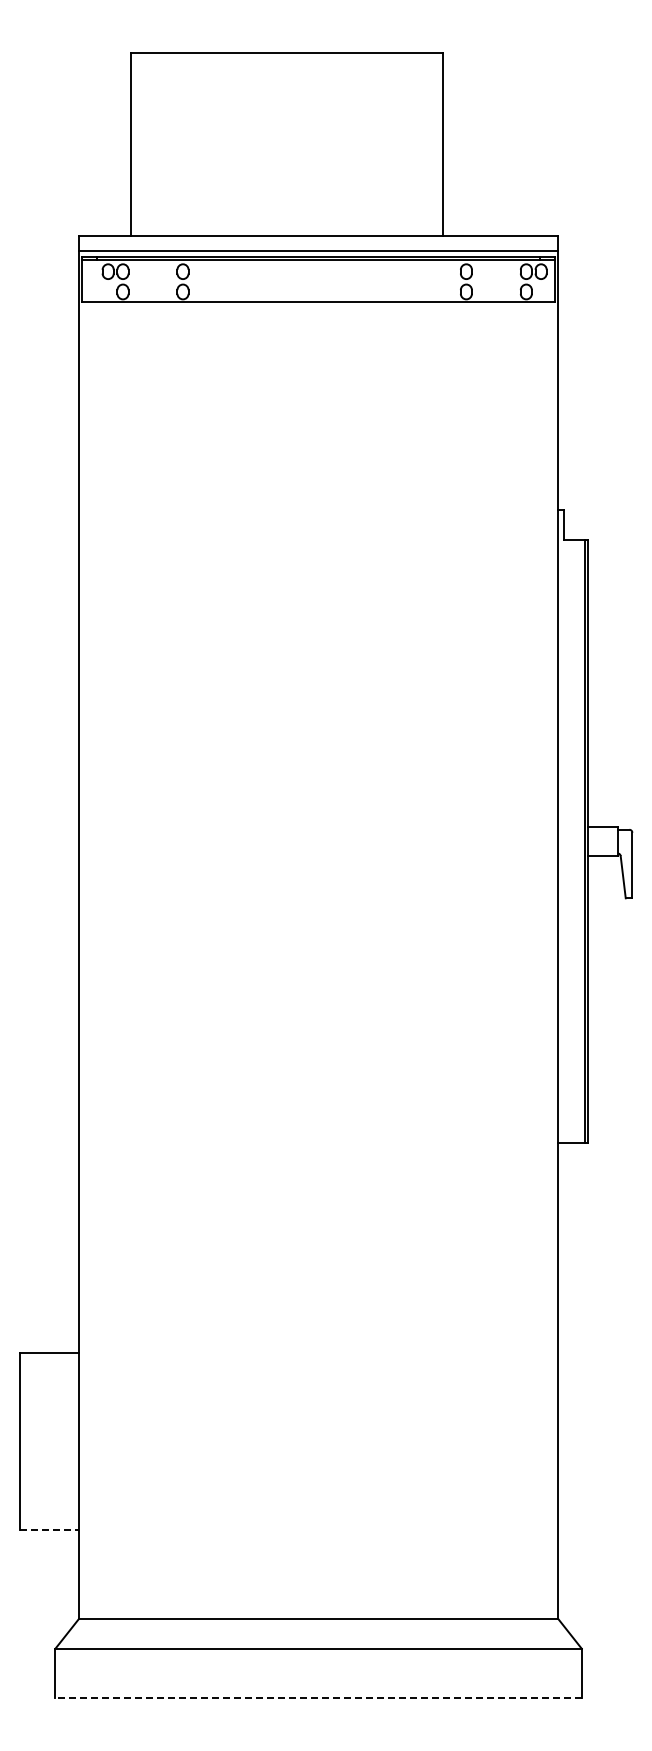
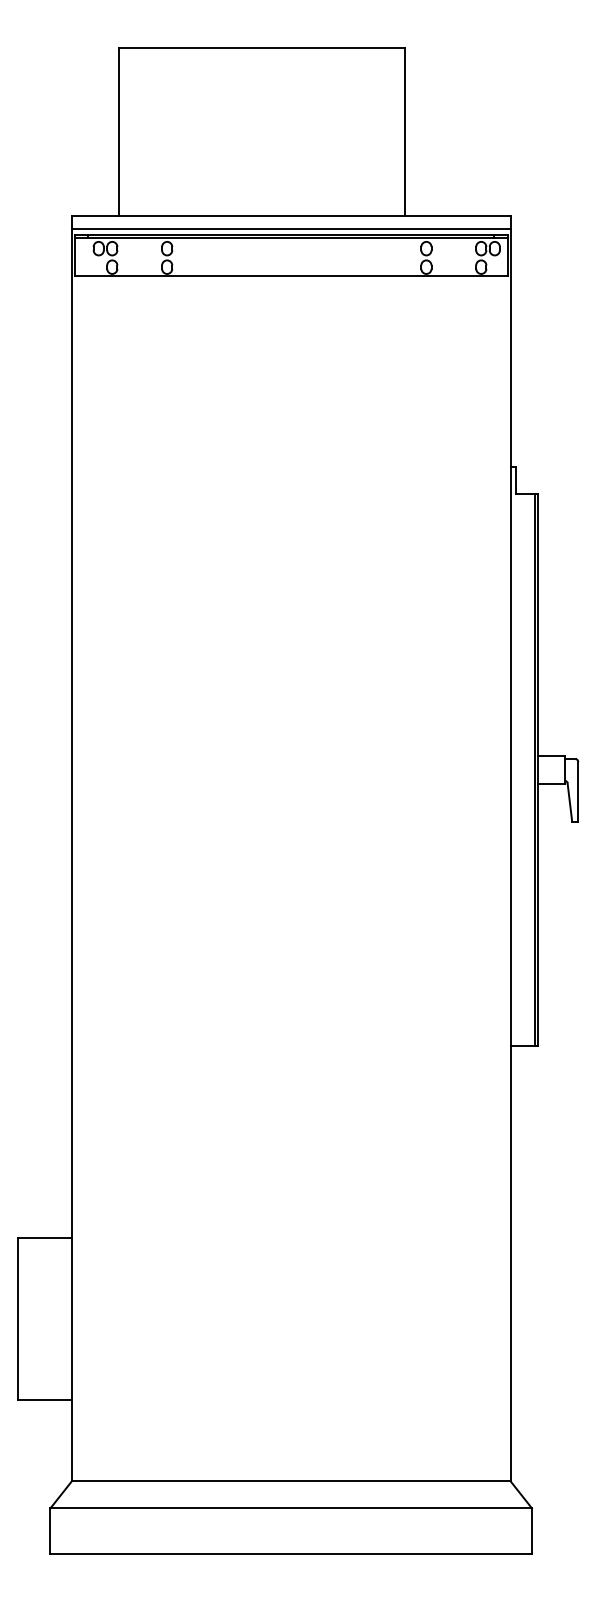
line: (49, 1530) -> (45, 1400), dashed -> solid
line: (318, 1698) -> (291, 1553), dashed -> solid

